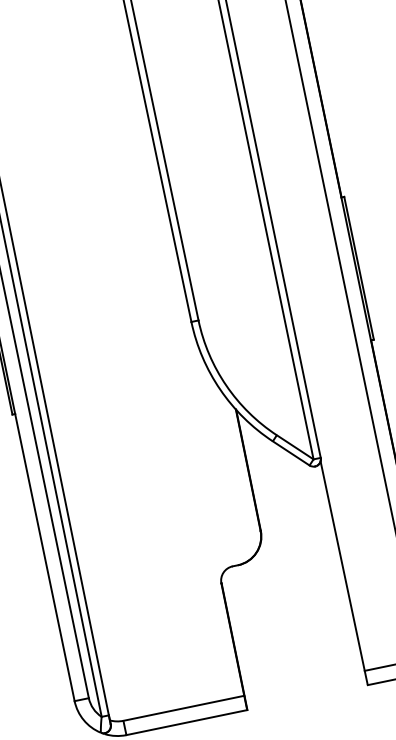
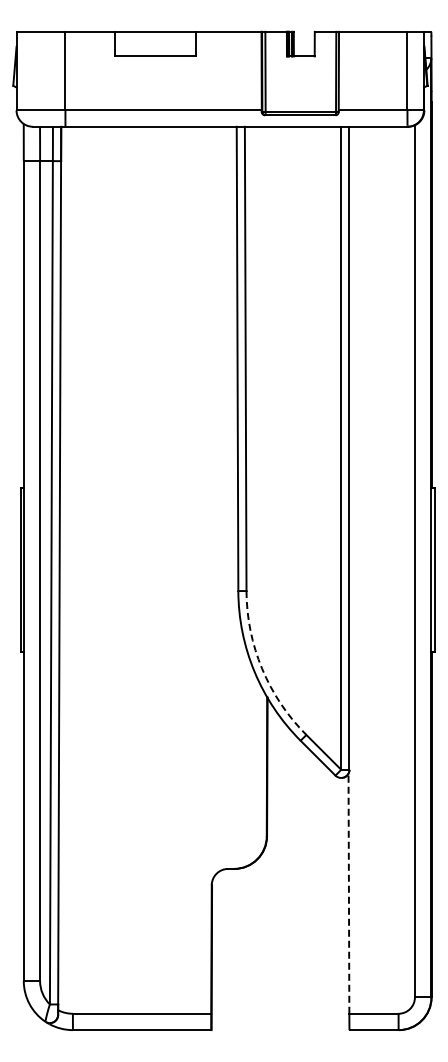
arc: (226, 385) -> (262, 668), solid -> dashed
line: (342, 566) -> (348, 893), solid -> dashed

